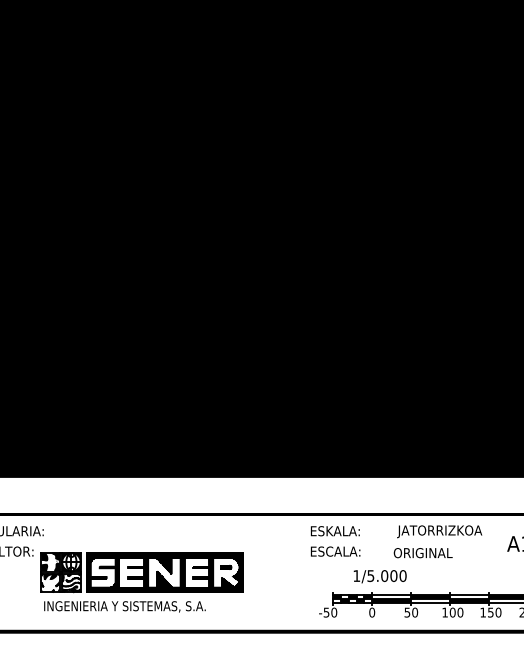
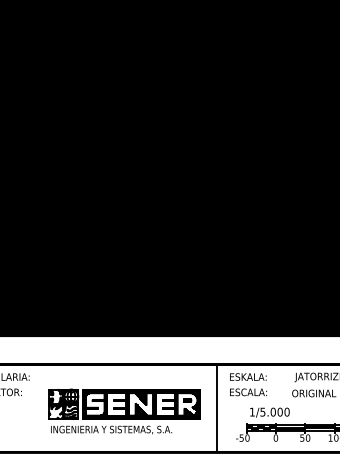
line: (294, 572) -> (217, 408), added
text: (379, 576) -> (269, 412), moved
part: (141, 582) -> (123, 411), moved

